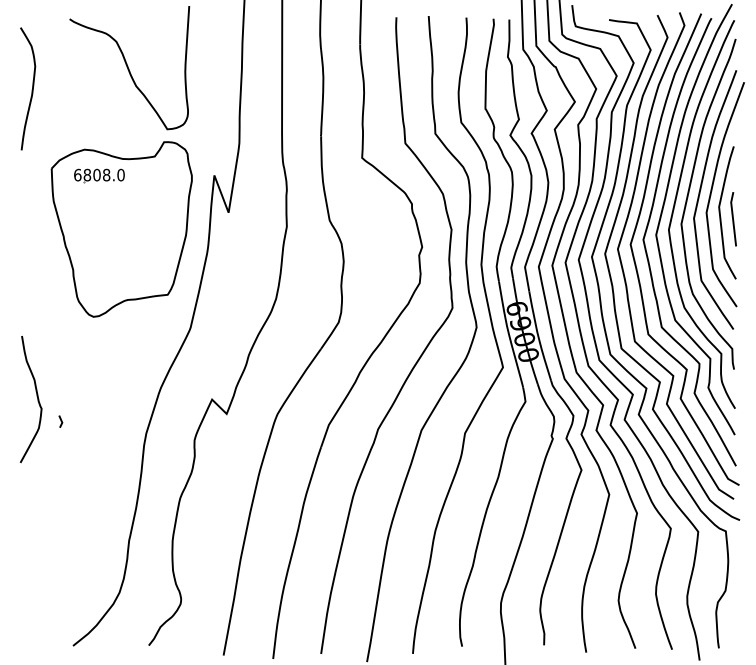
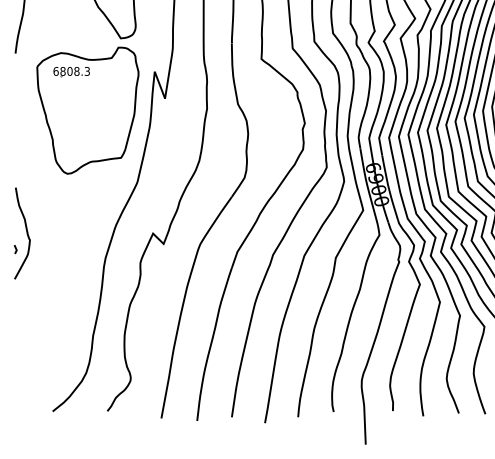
text: (120, 175) -> (86, 71), 6808.0 -> 6808.3
line: (60, 421) -> (15, 249), moved

